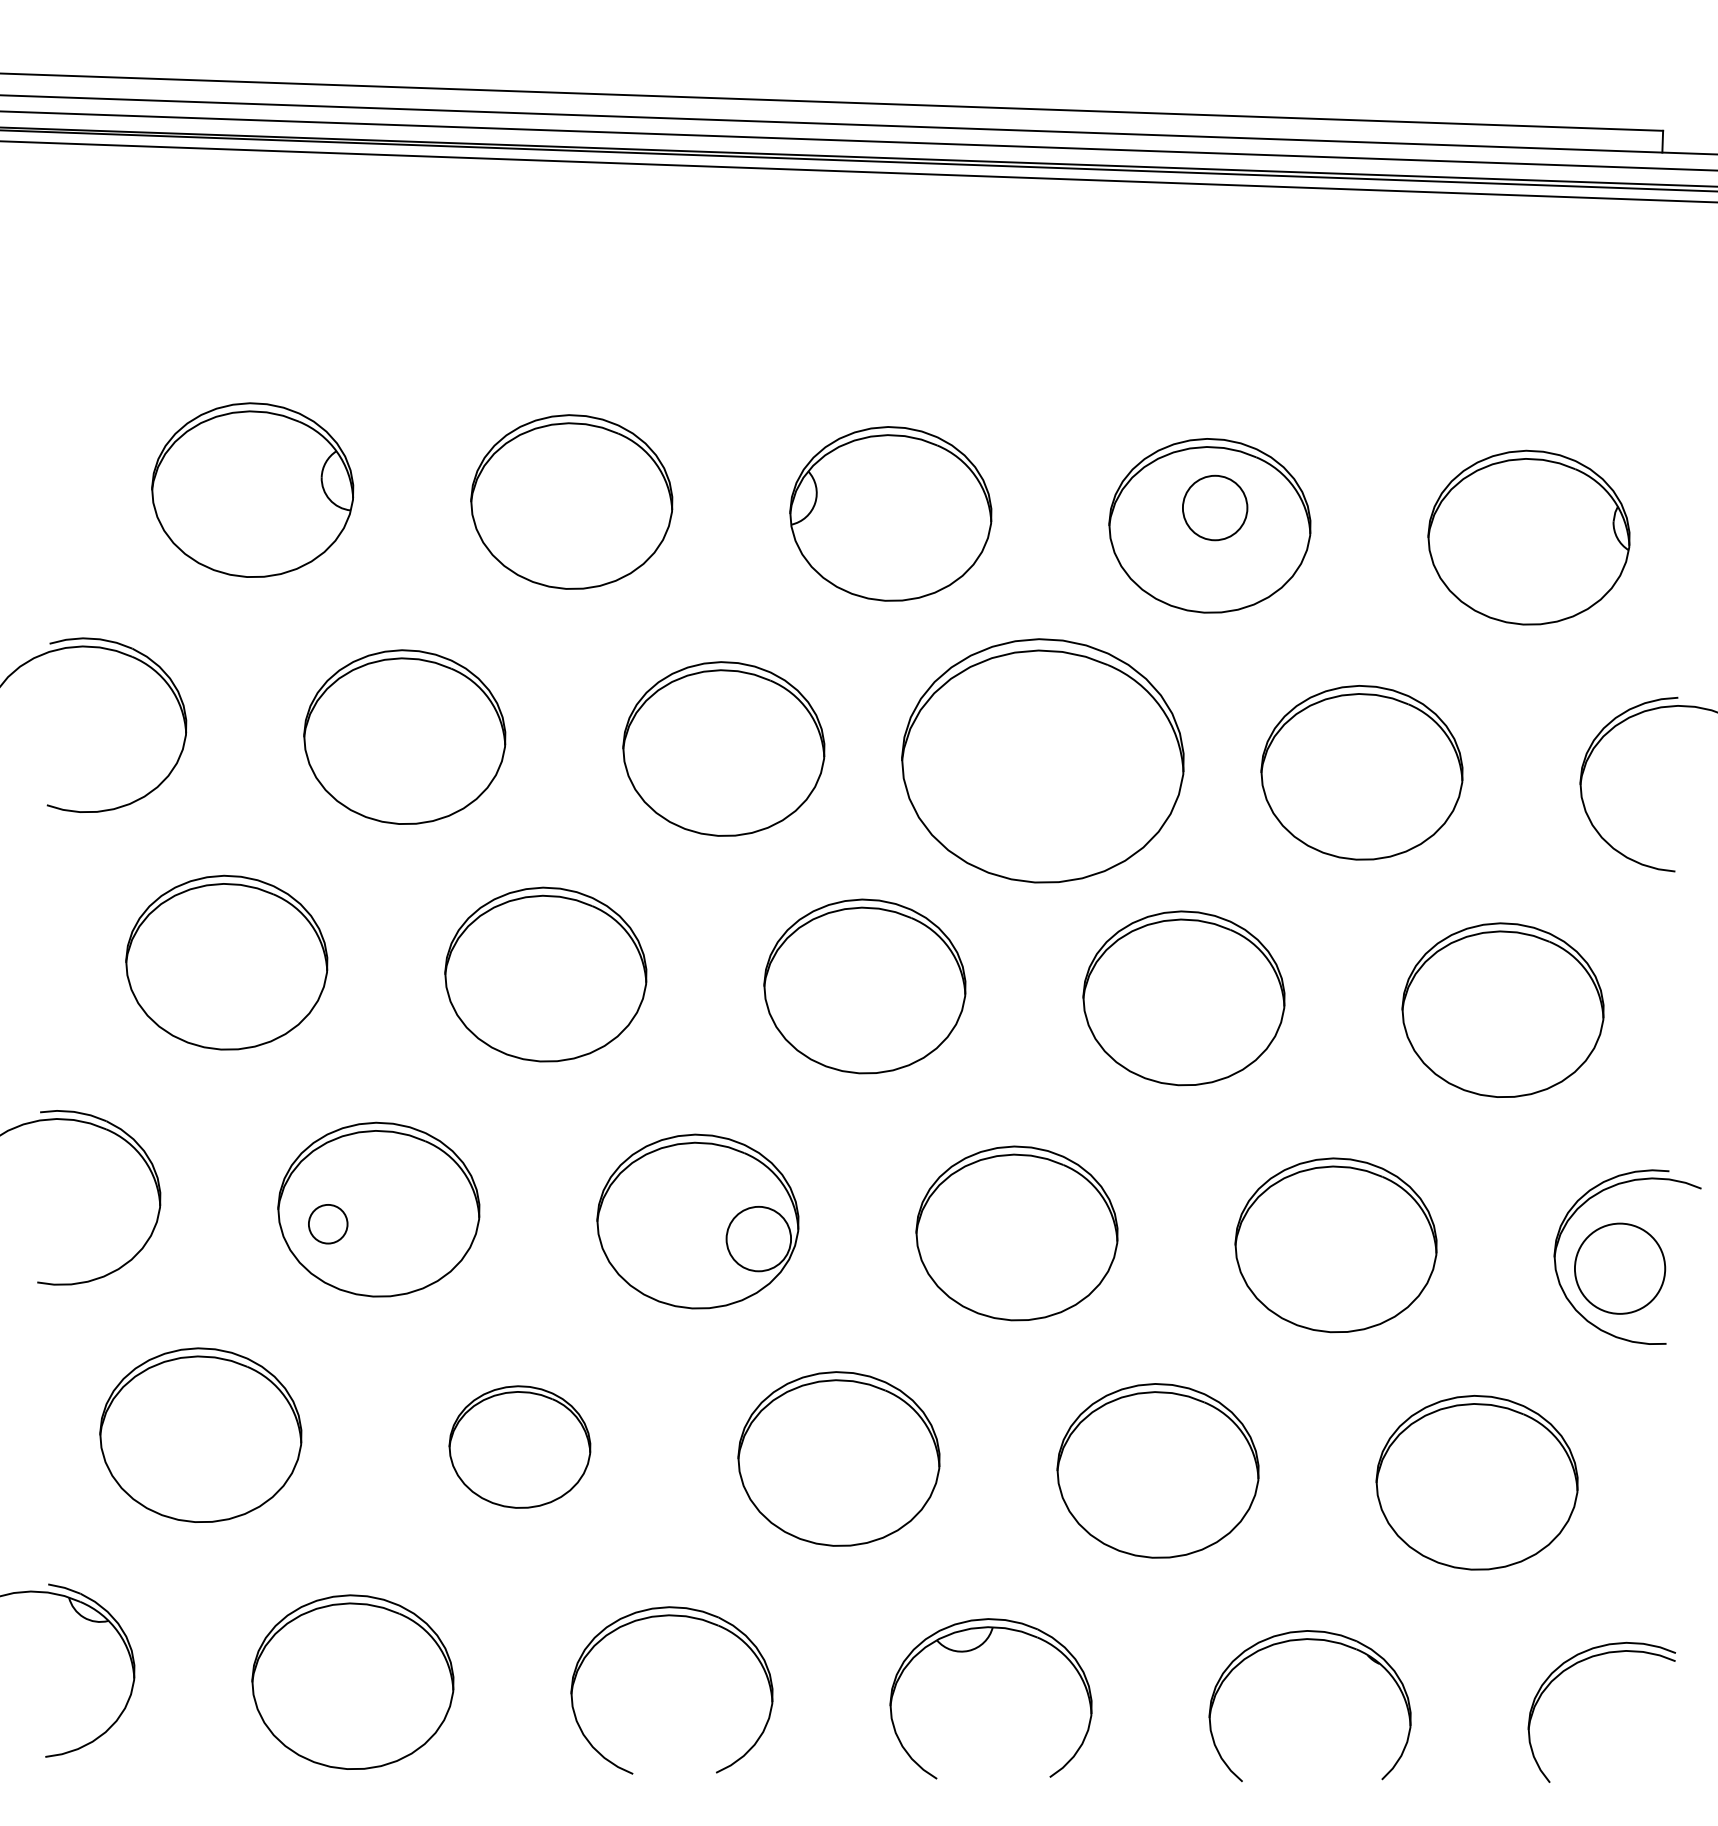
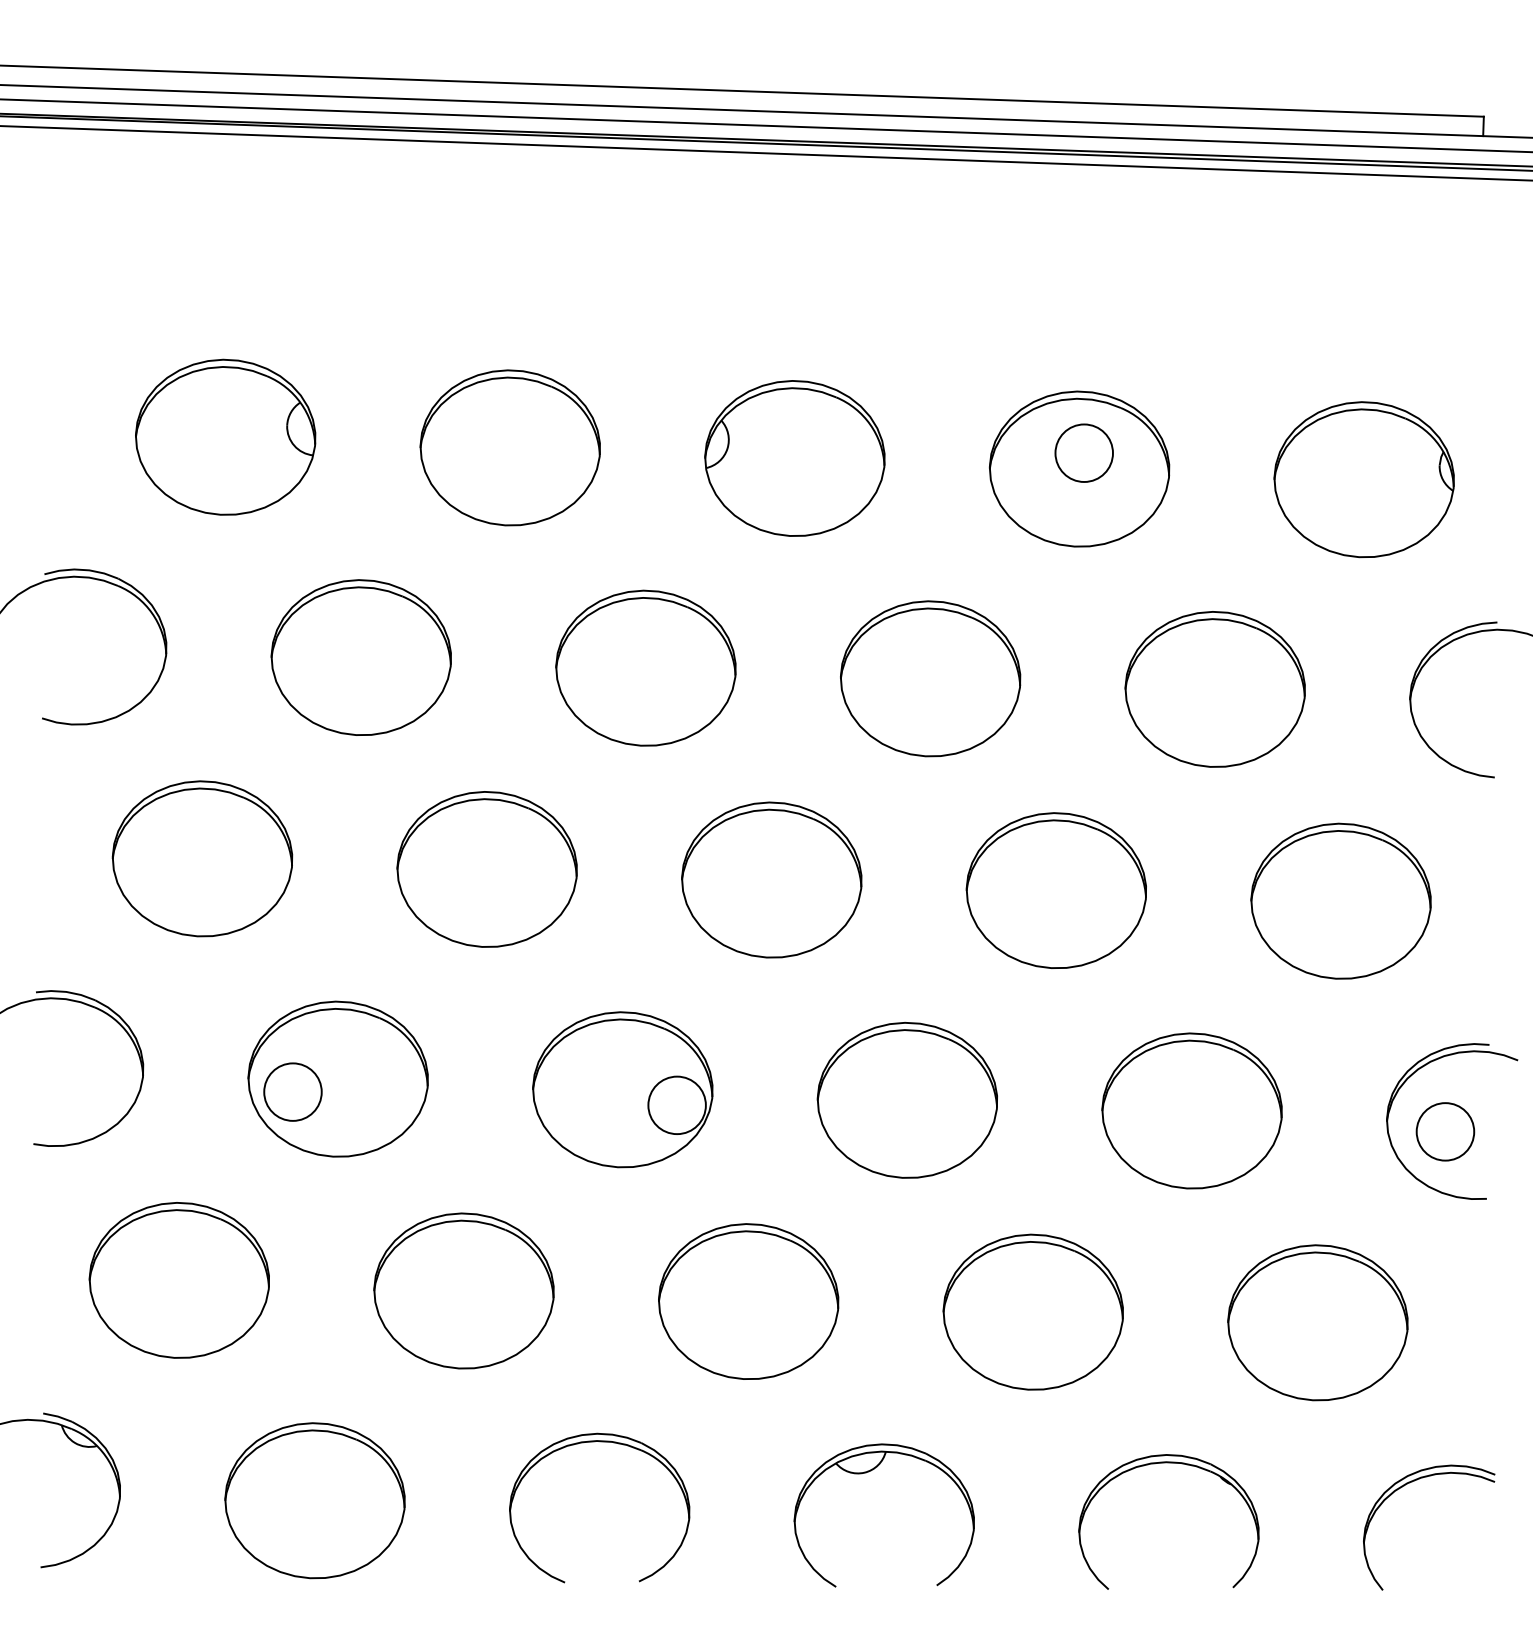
part: (1042, 760) -> (930, 678), size x0.71
circle: (327, 1224) -> (292, 1092), size x1.67
circle: (1619, 1268) -> (1444, 1131), size x0.71
part: (519, 1446) -> (463, 1290), size x1.43

